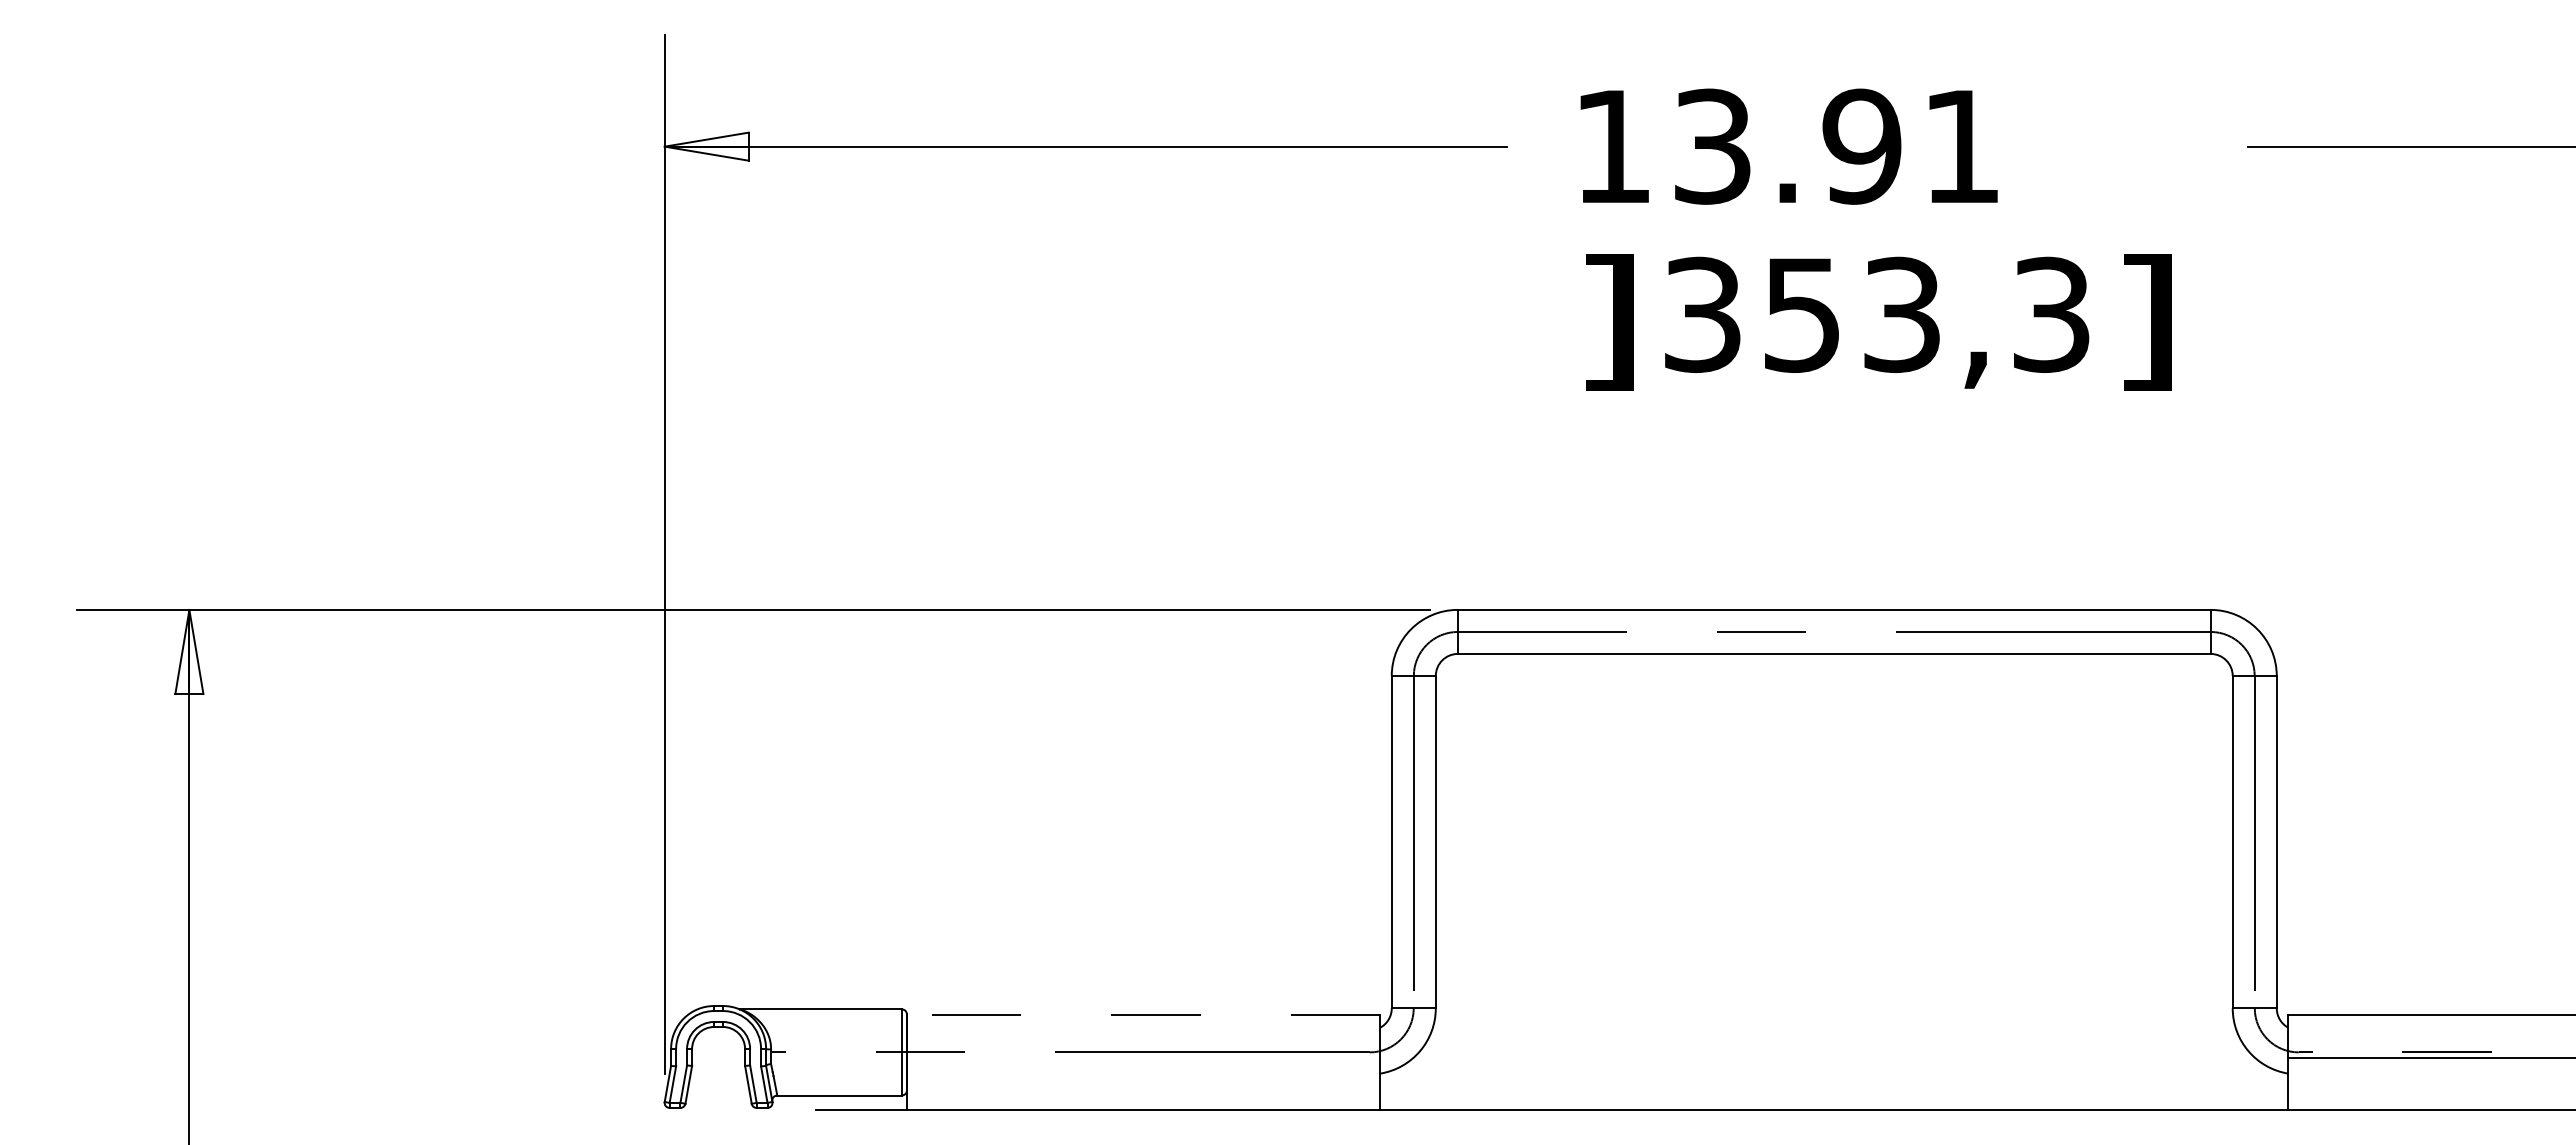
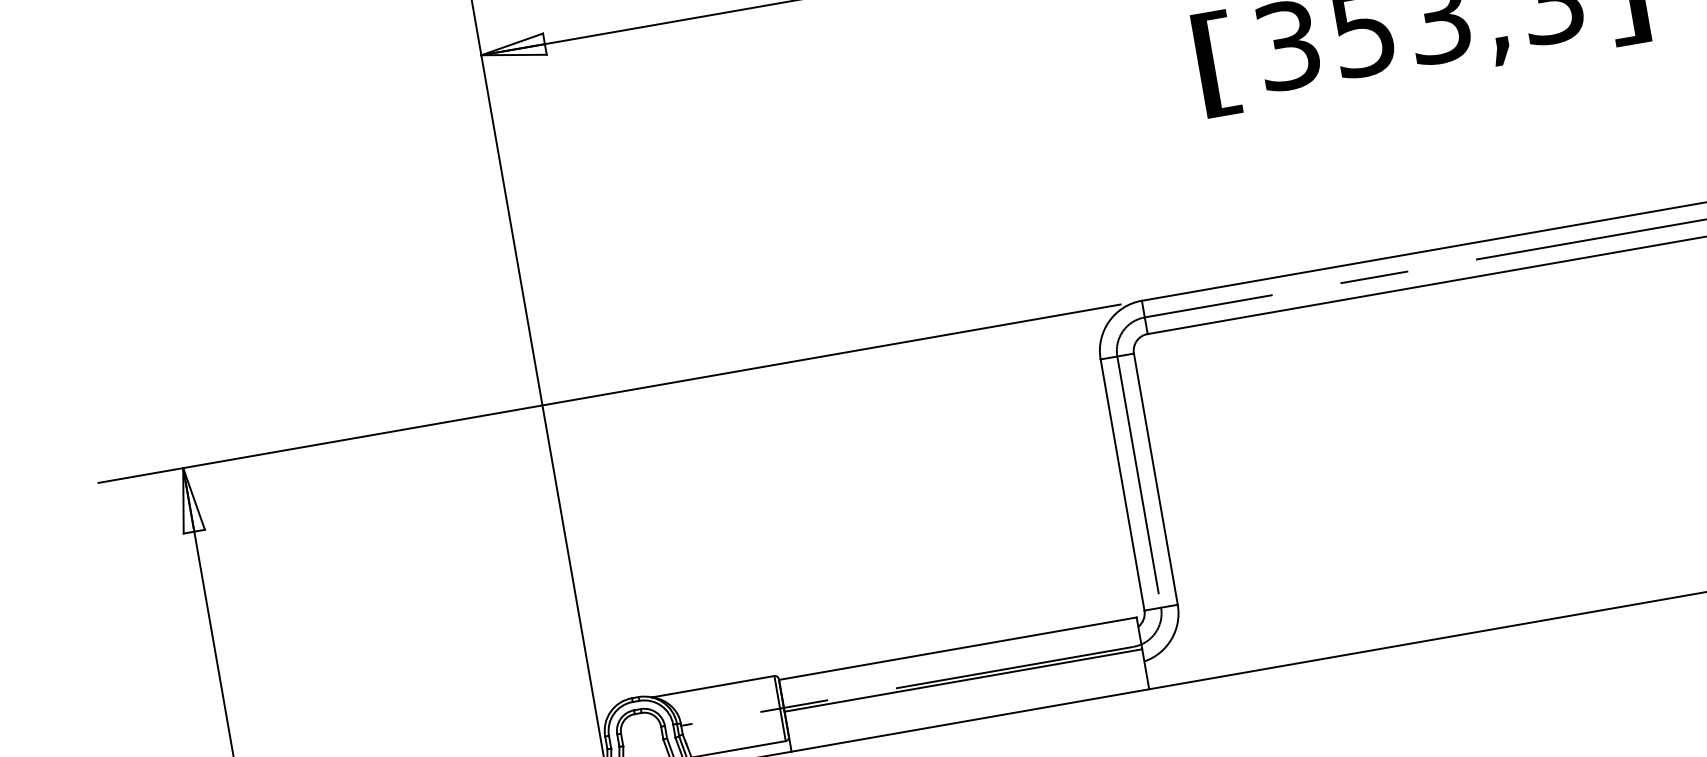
text: (1608, 322) -> (1217, 63), ] -> [
line: (1143, 1015) -> (957, 648), dashed -> solid
line: (1143, 1057) -> (963, 680), added

